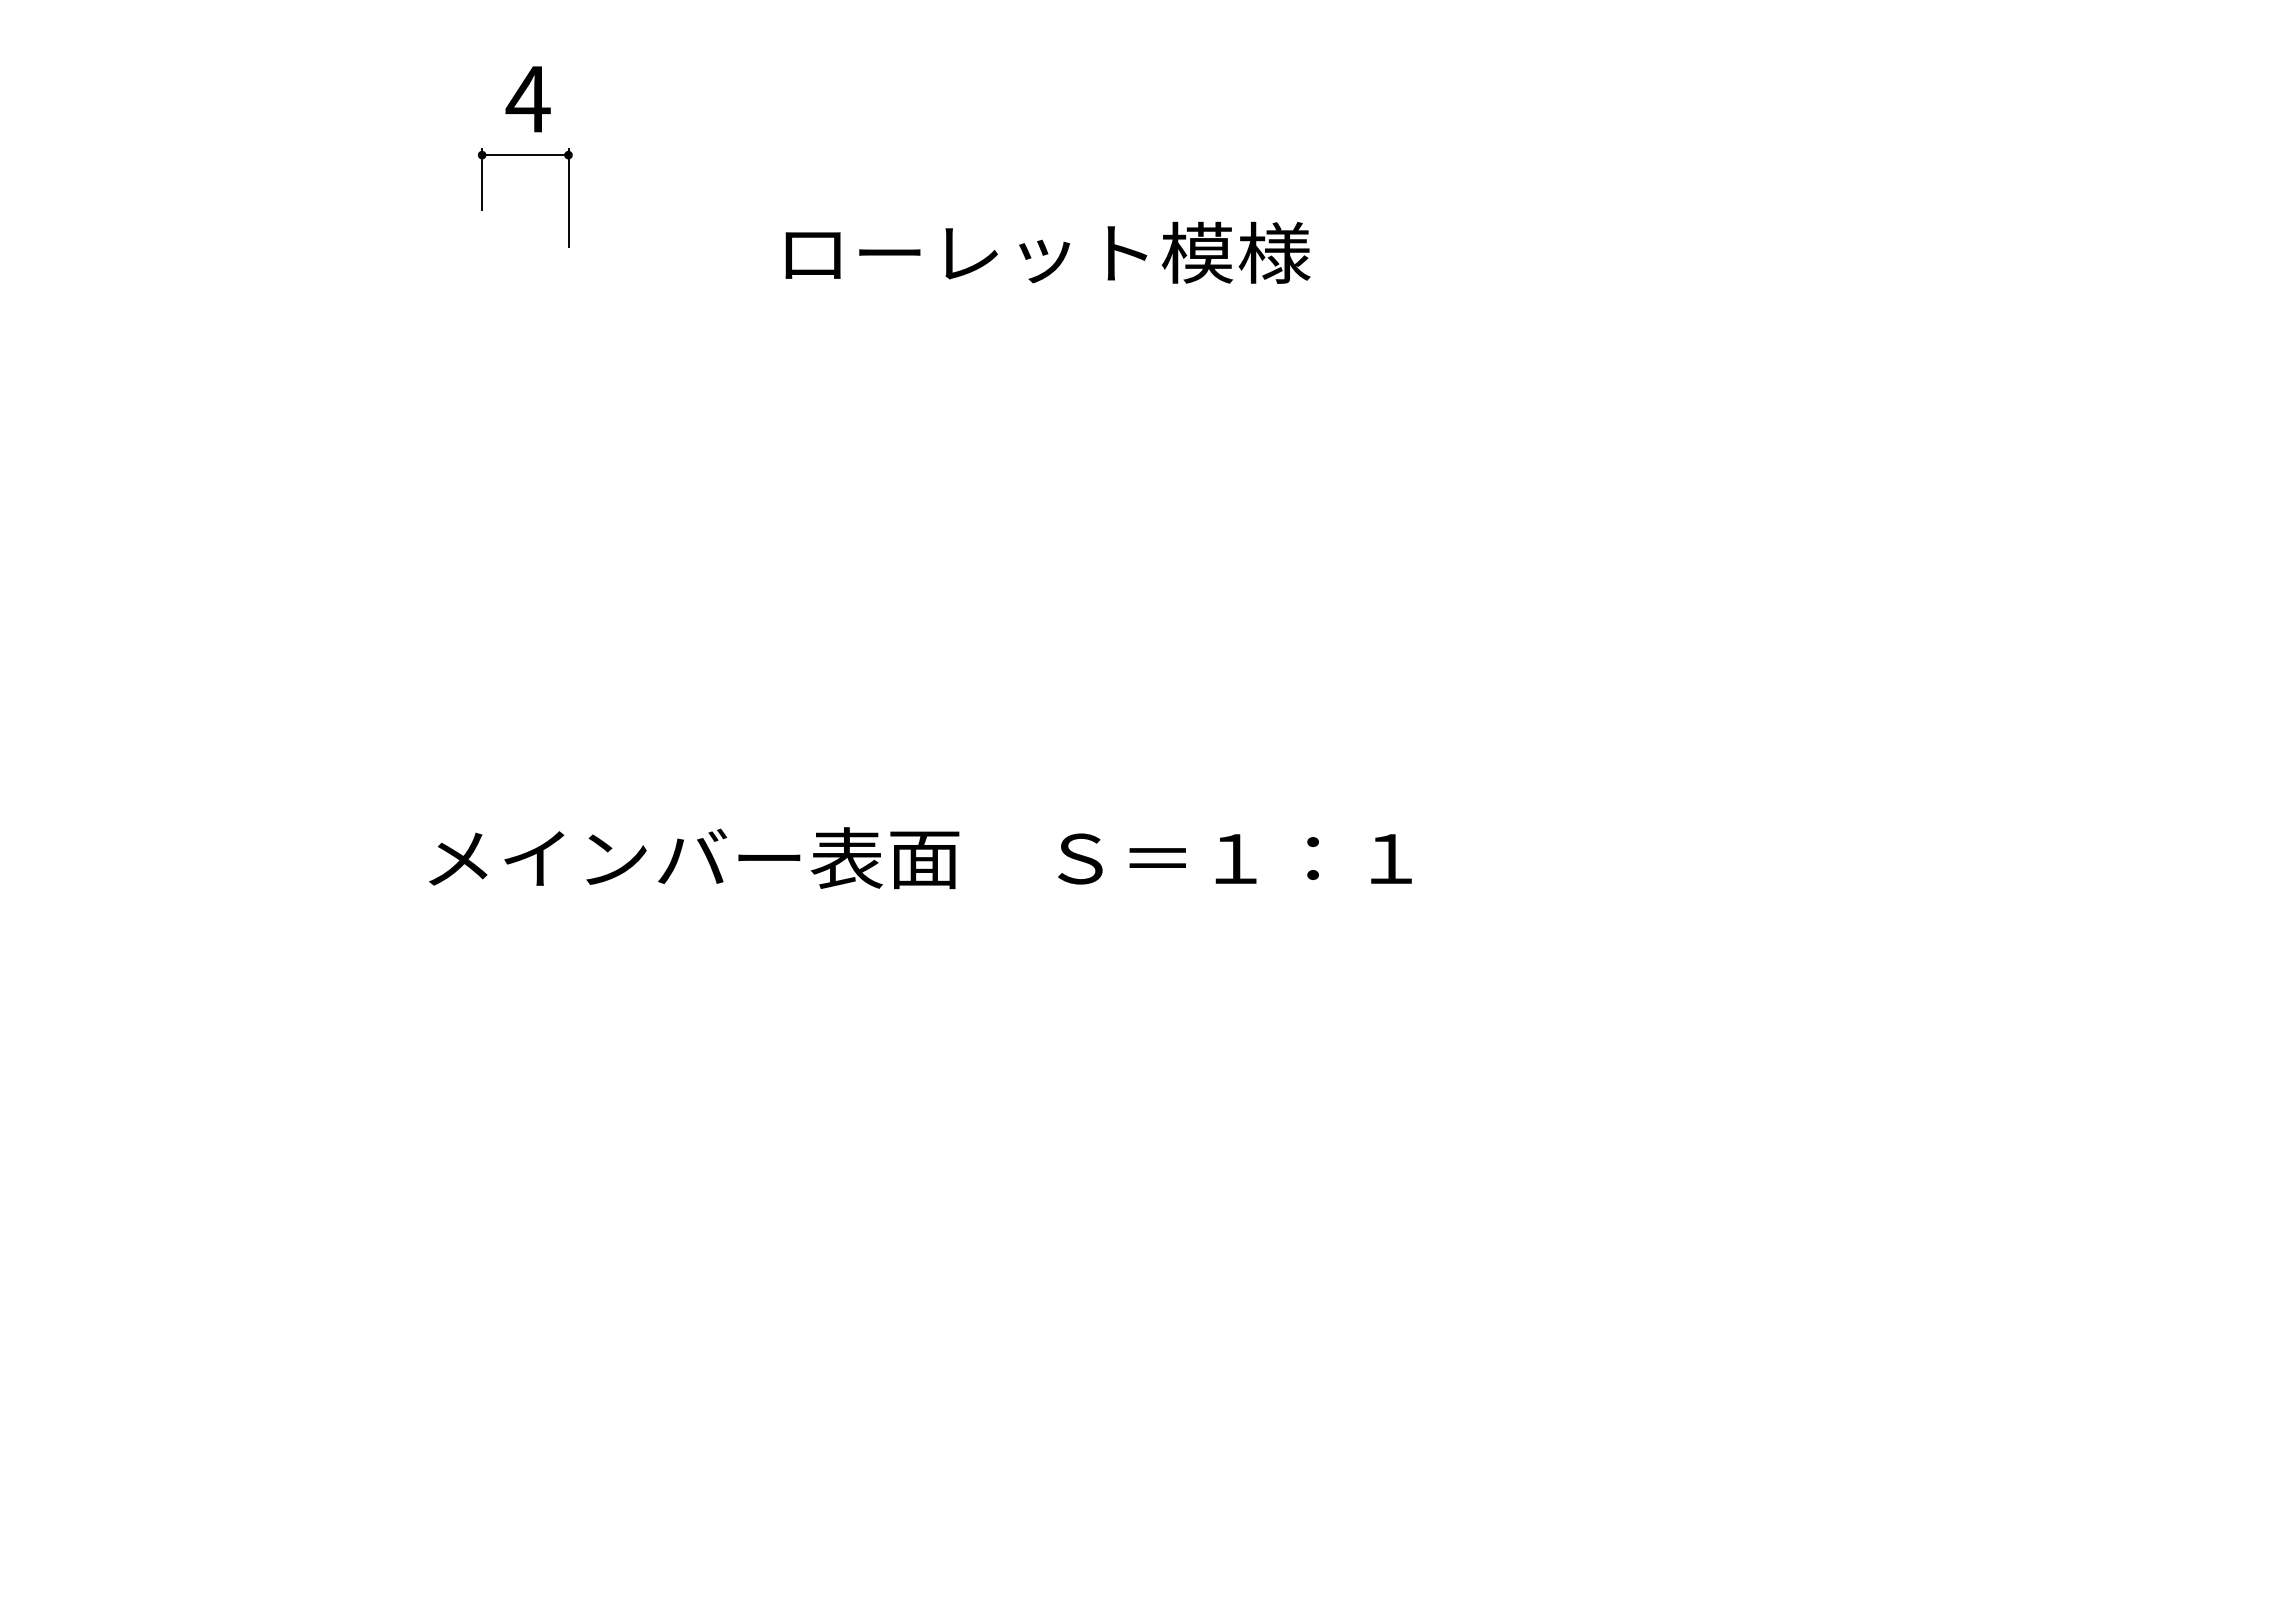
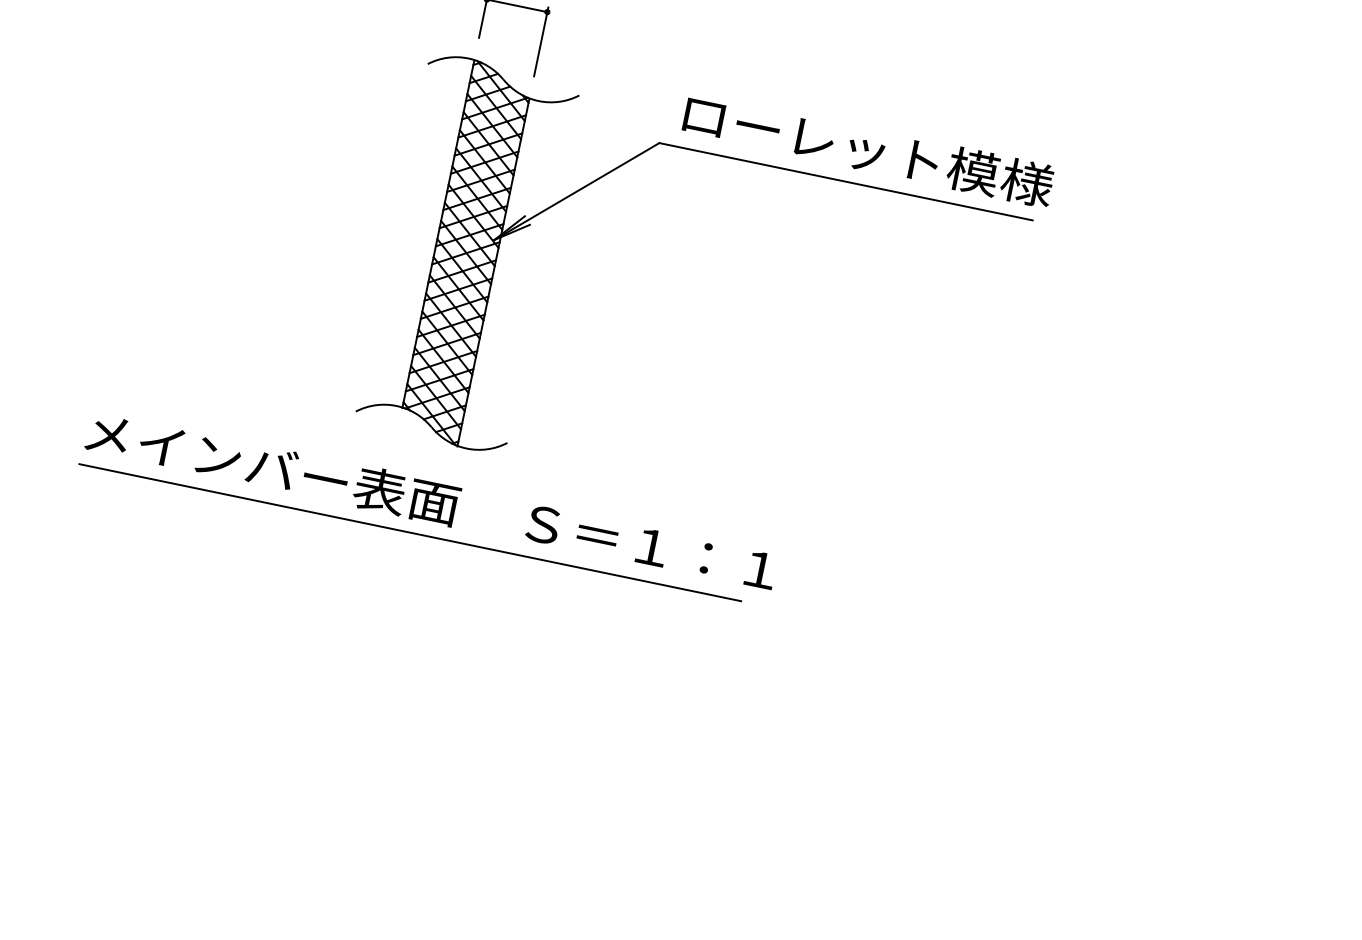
part: (856, 303) -> (727, 157), added
text: (920, 858) -> (431, 501), moved
line: (528, 907) -> (410, 532), added

